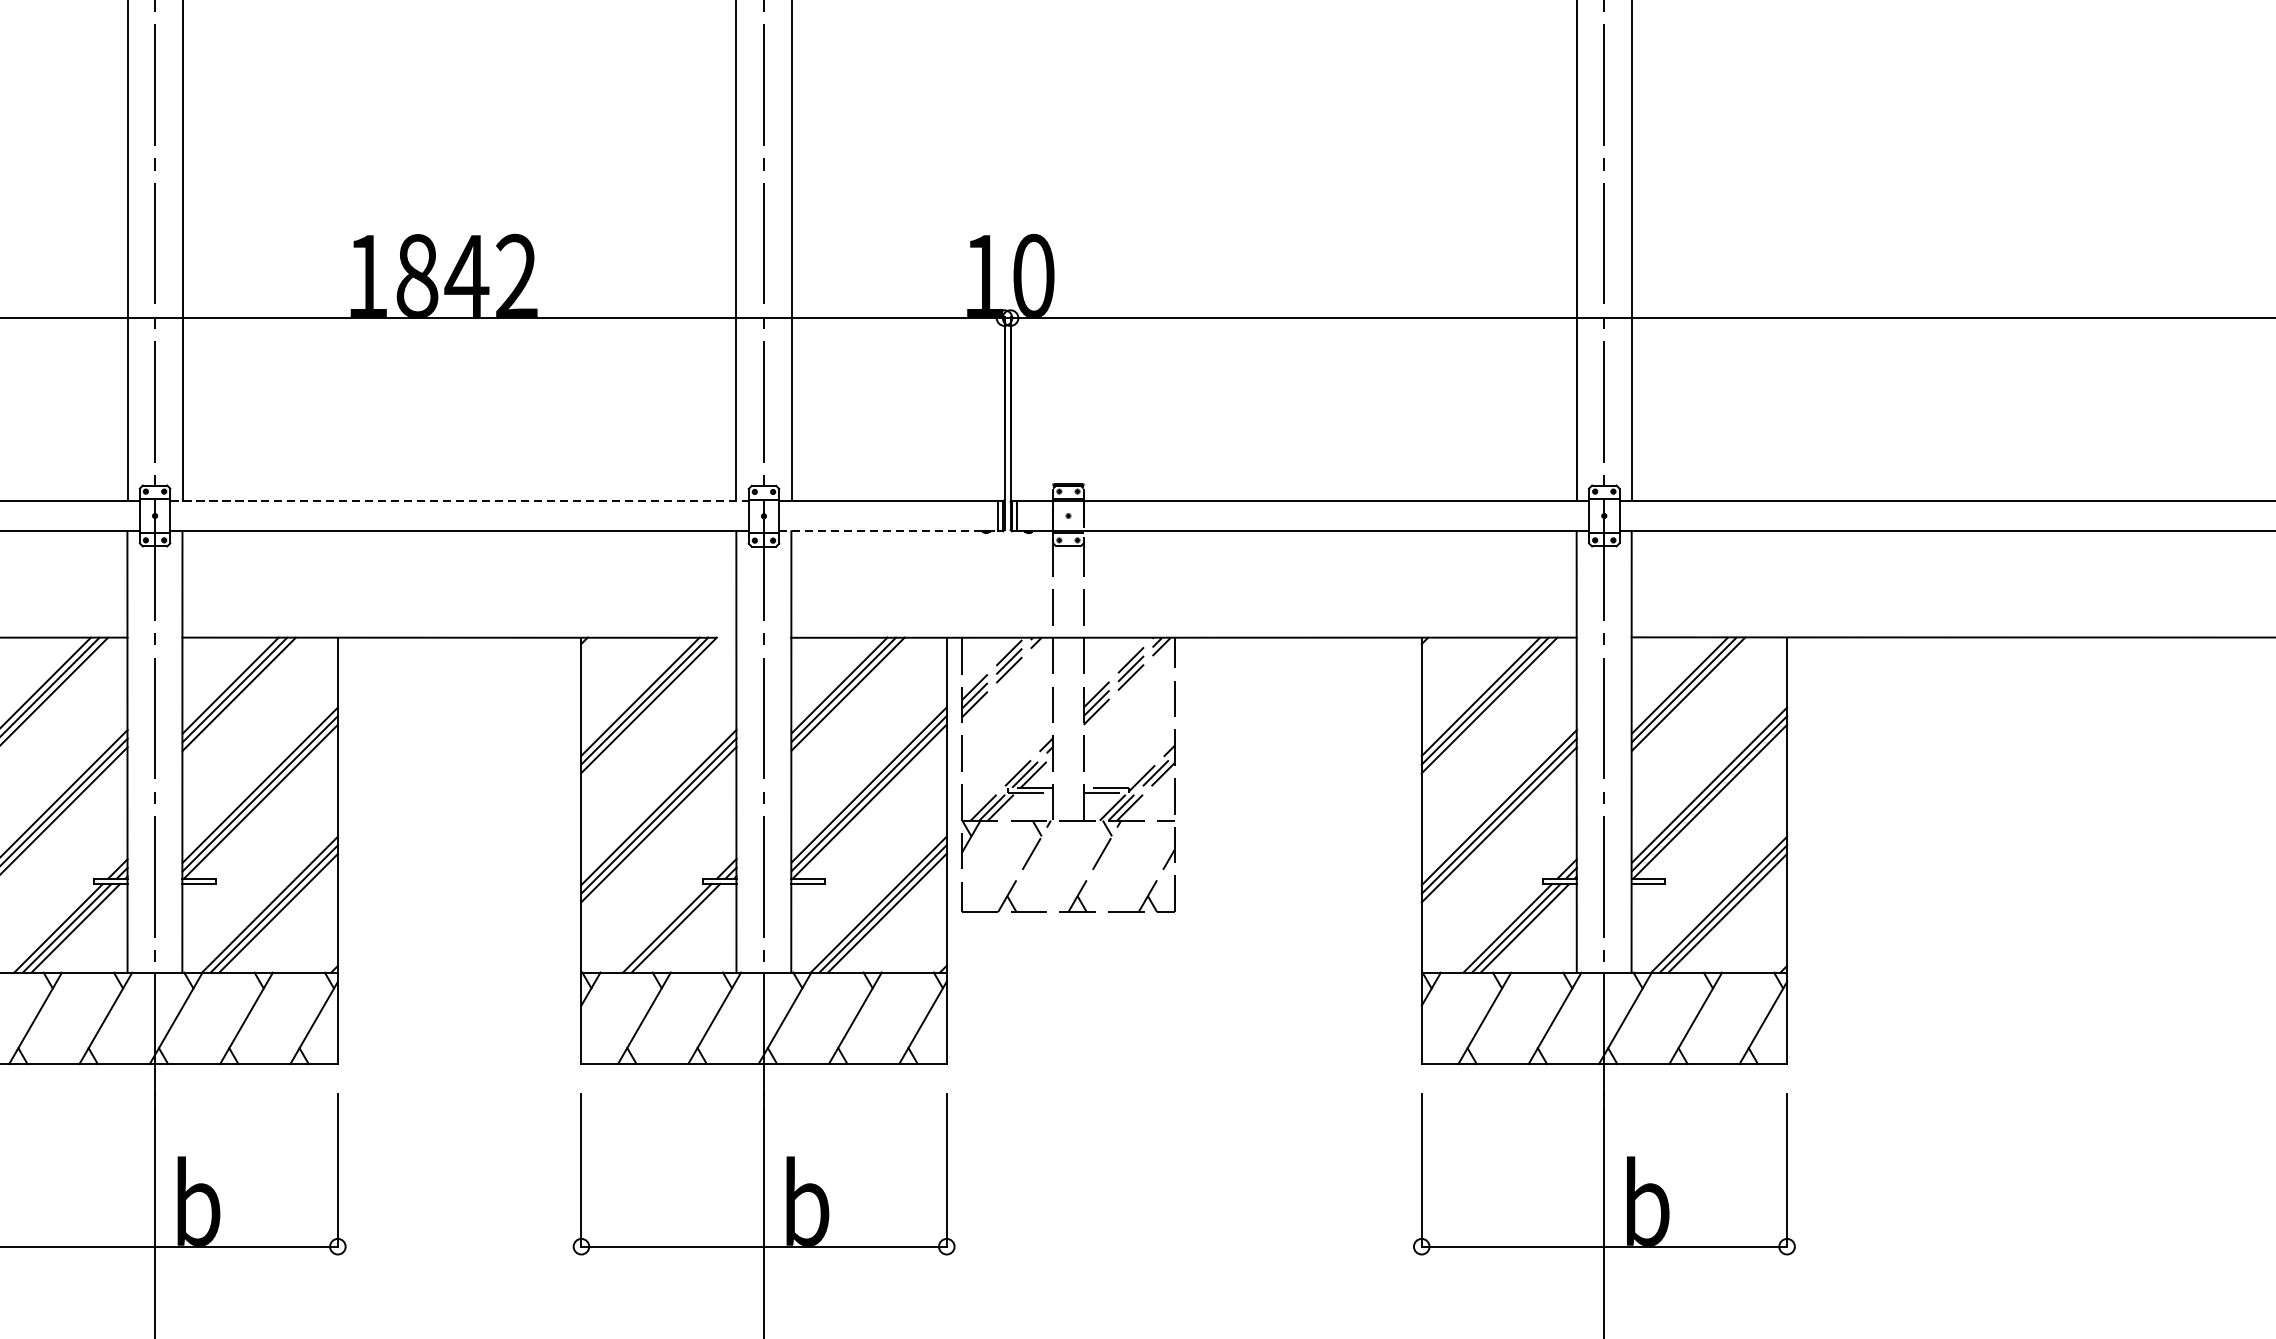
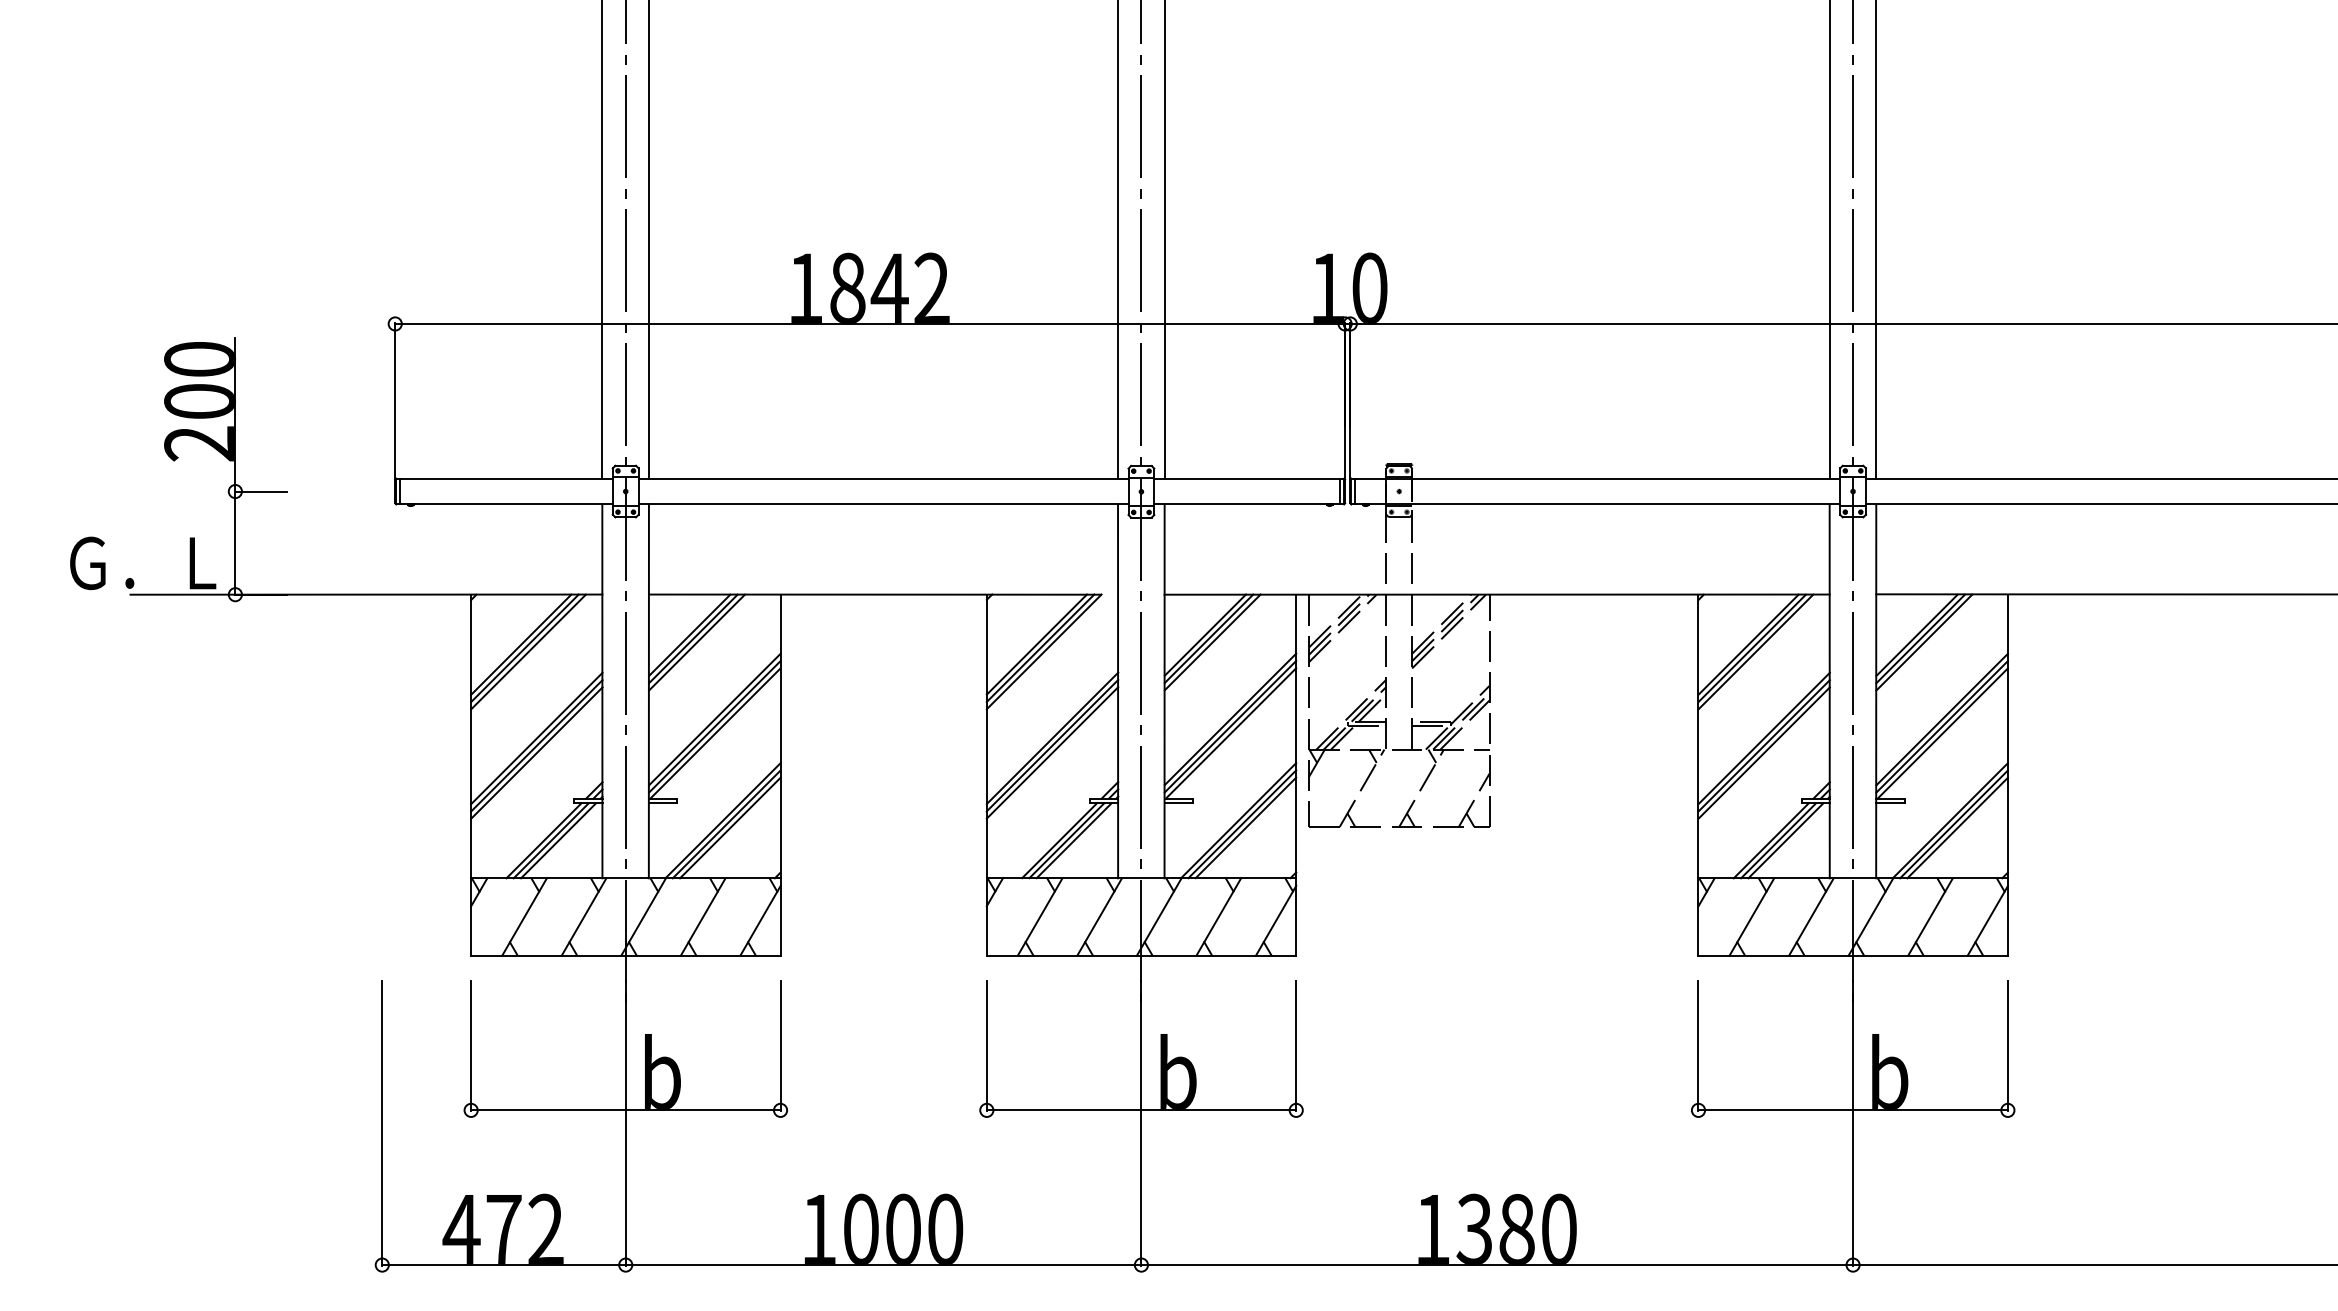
line: (459, 500) -> (883, 478), dashed -> solid
line: (889, 531) -> (1247, 504), dashed -> solid
line: (683, 928) -> (1073, 840), added

